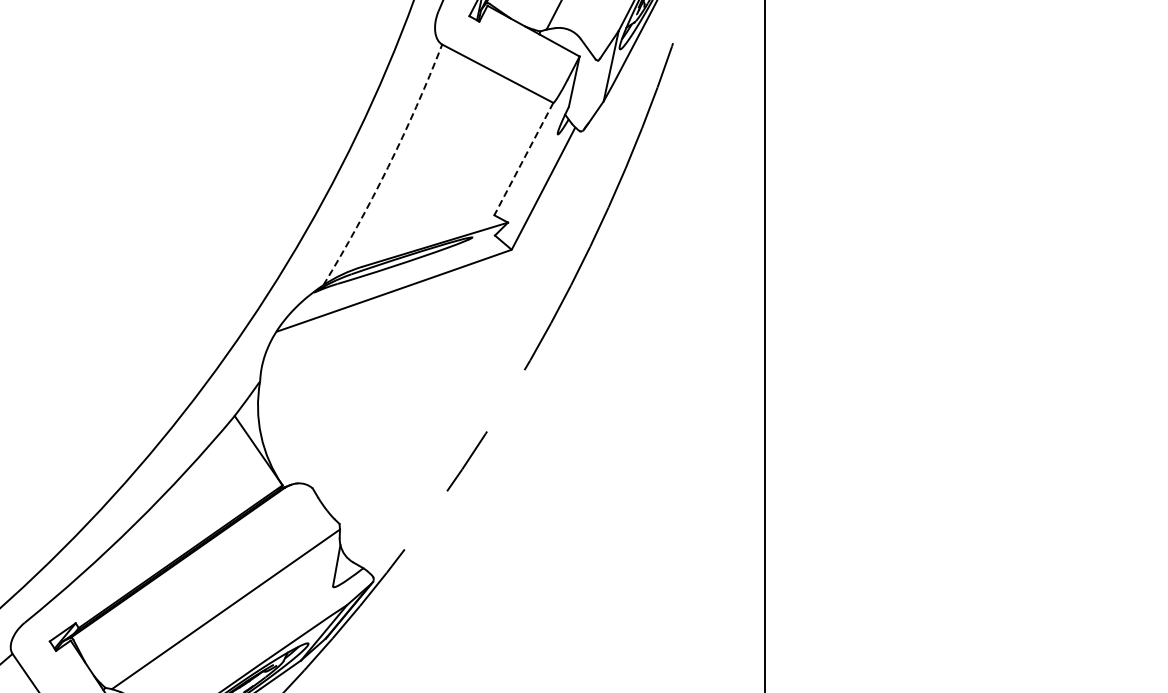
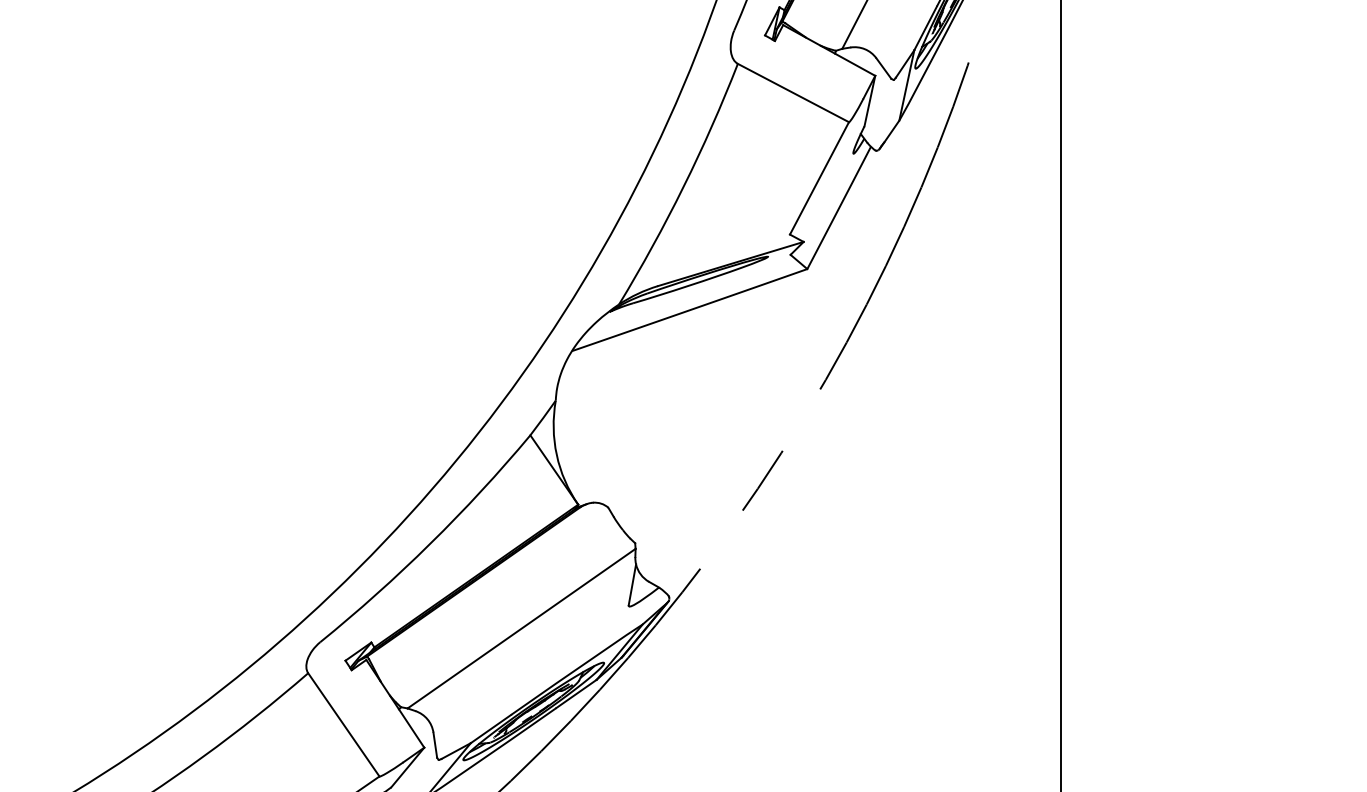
line: (523, 159) -> (819, 178), dashed -> solid
arc: (387, 167) -> (683, 186), dashed -> solid

